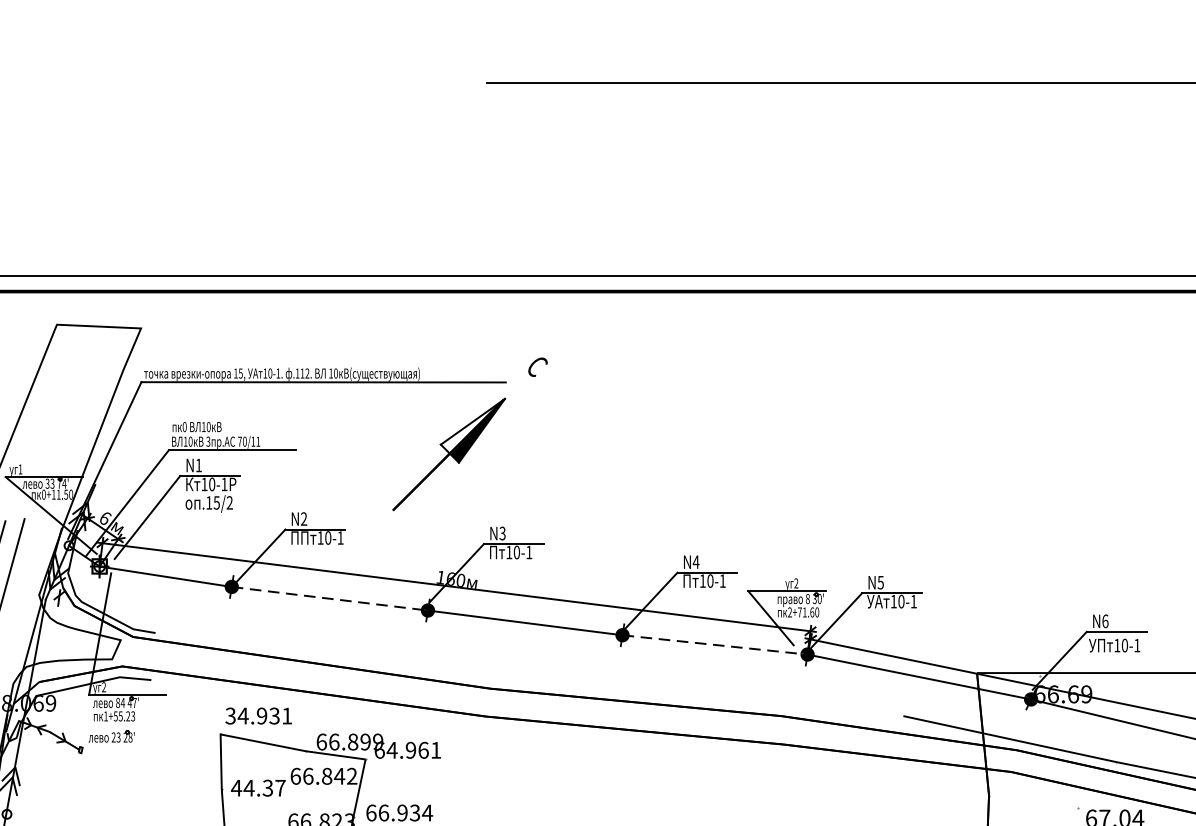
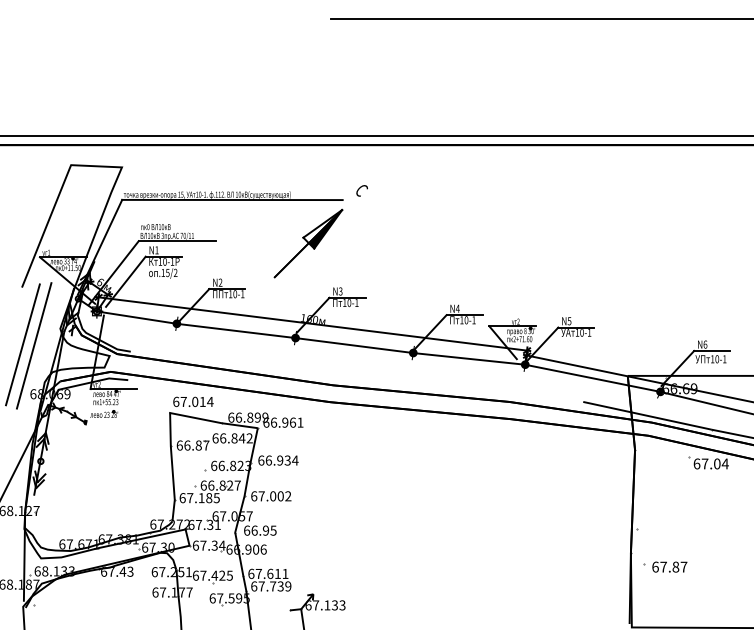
line: (330, 598) -> (236, 330), dashed -> solid
line: (715, 644) -> (469, 358), dashed -> solid
text: (259, 715) -> (193, 401), 34.931 -> 67.014
text: (391, 750) -> (273, 422), 64.961 -> 66.961
text: (250, 788) -> (188, 445), 44.37 -> 66.87

